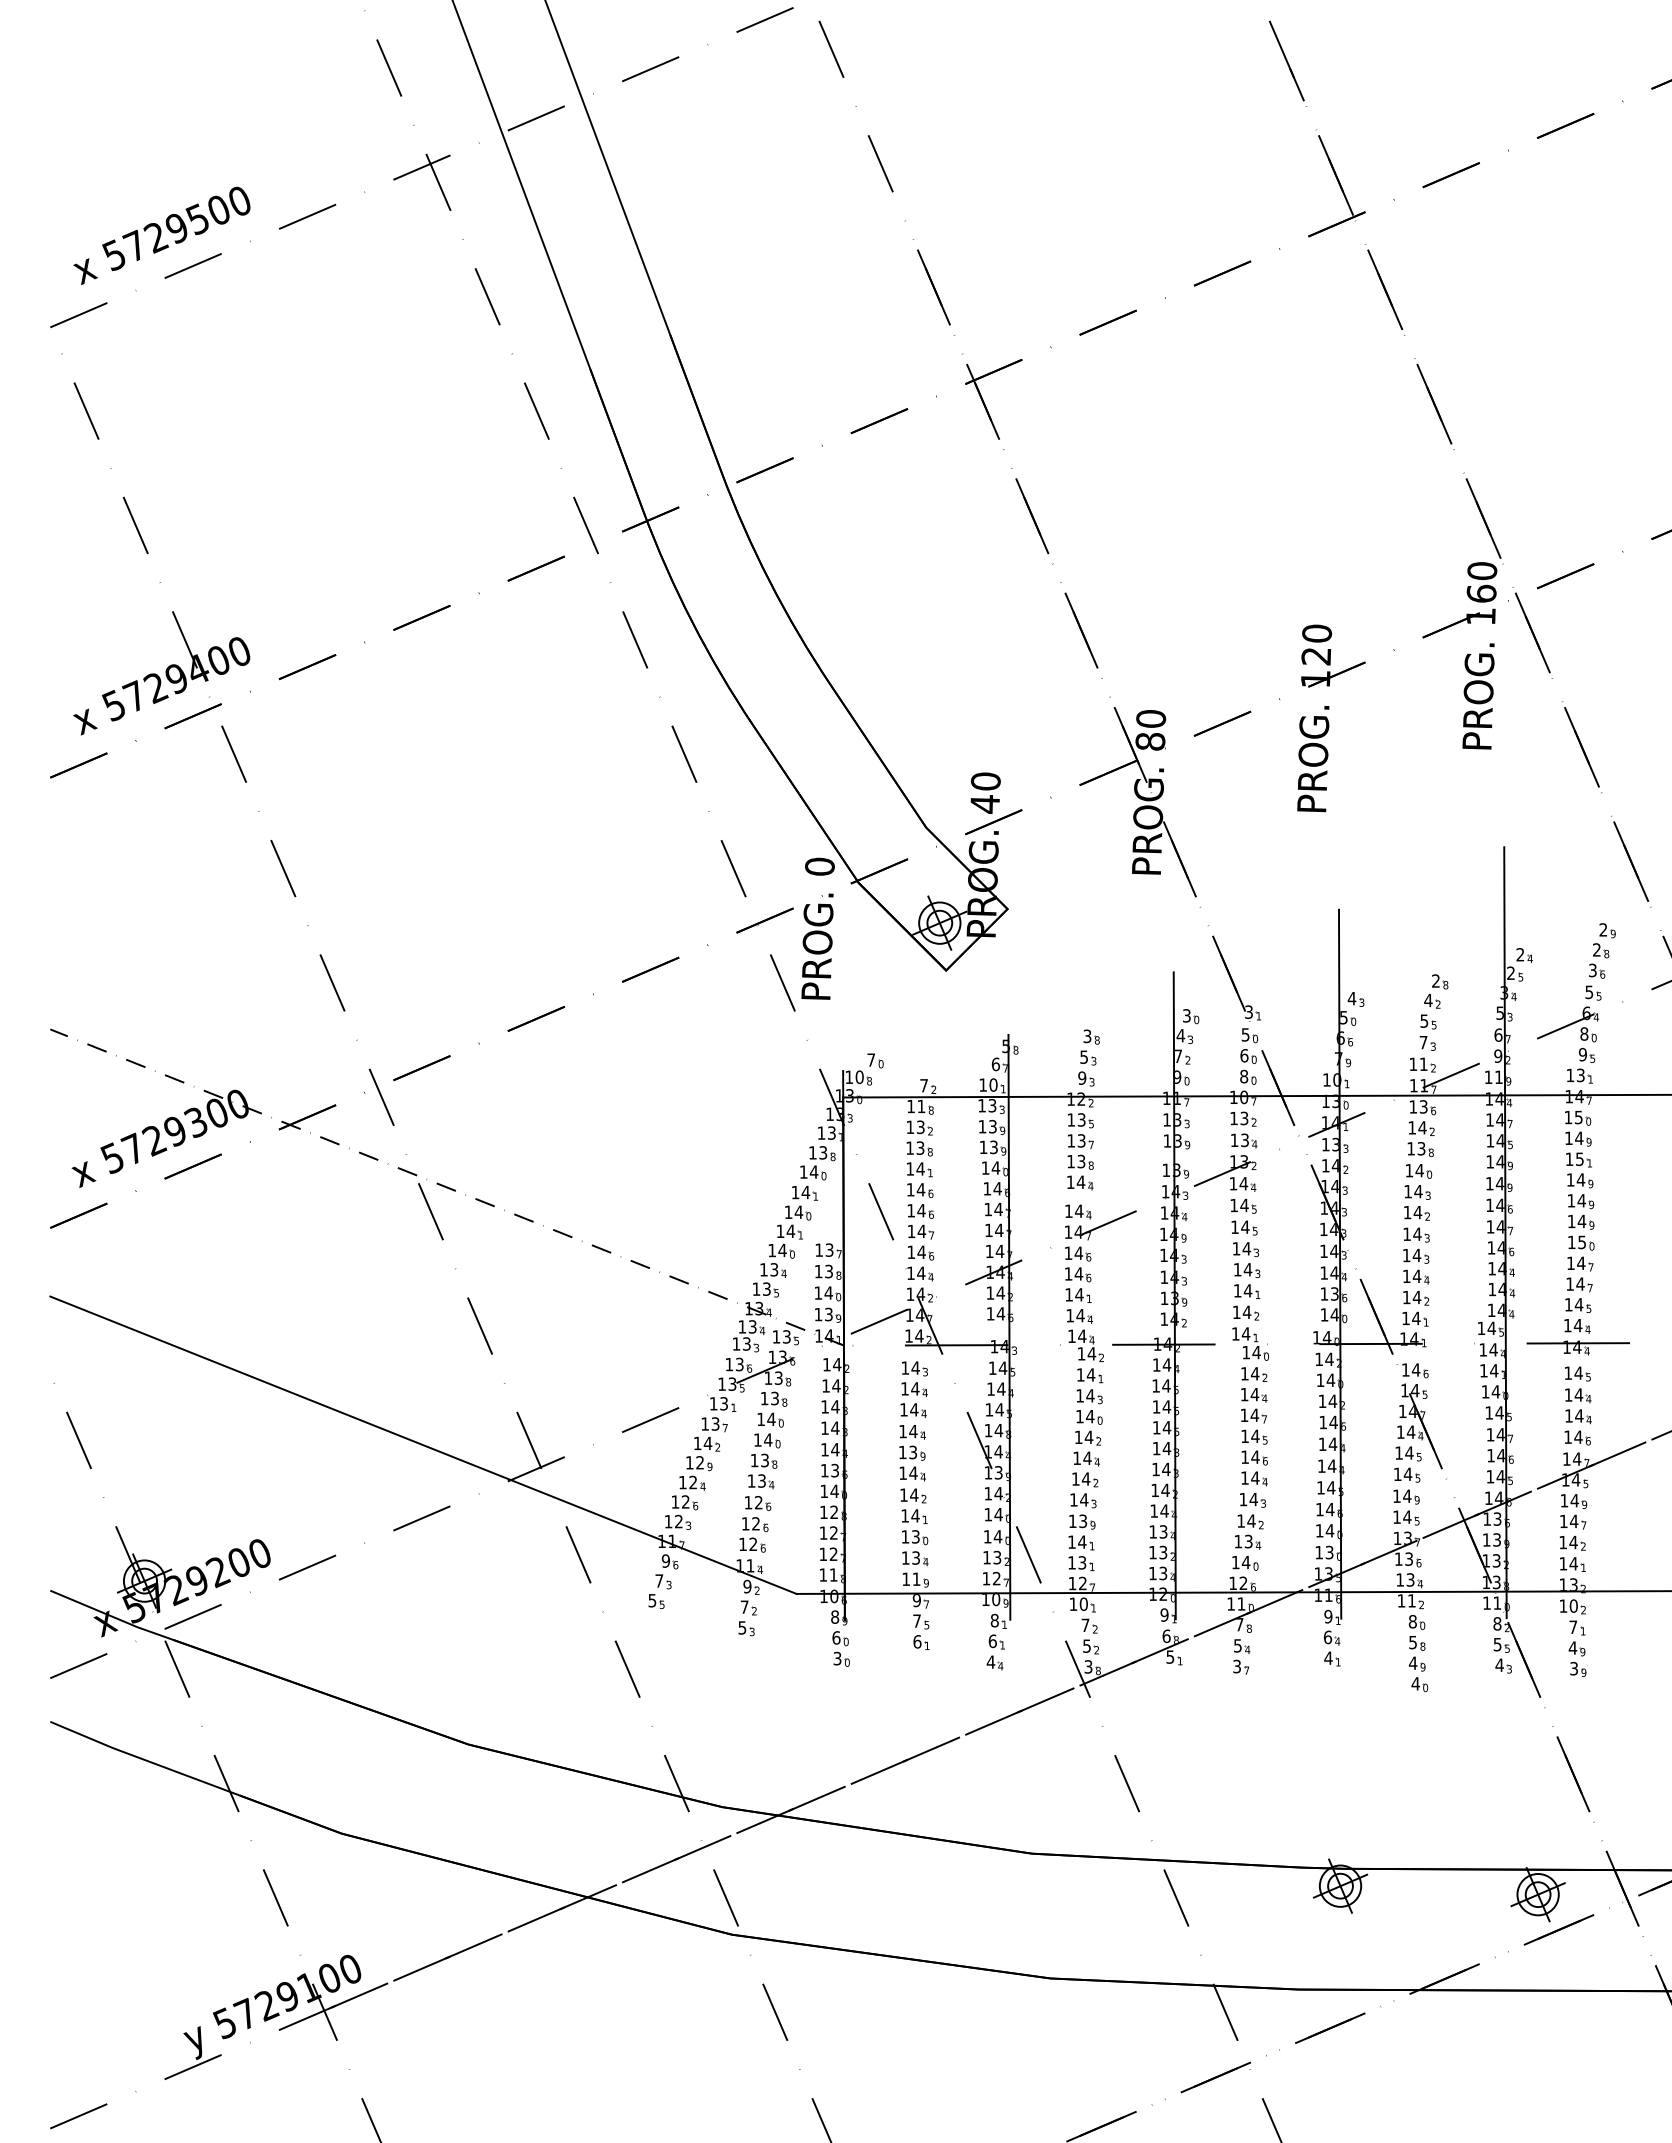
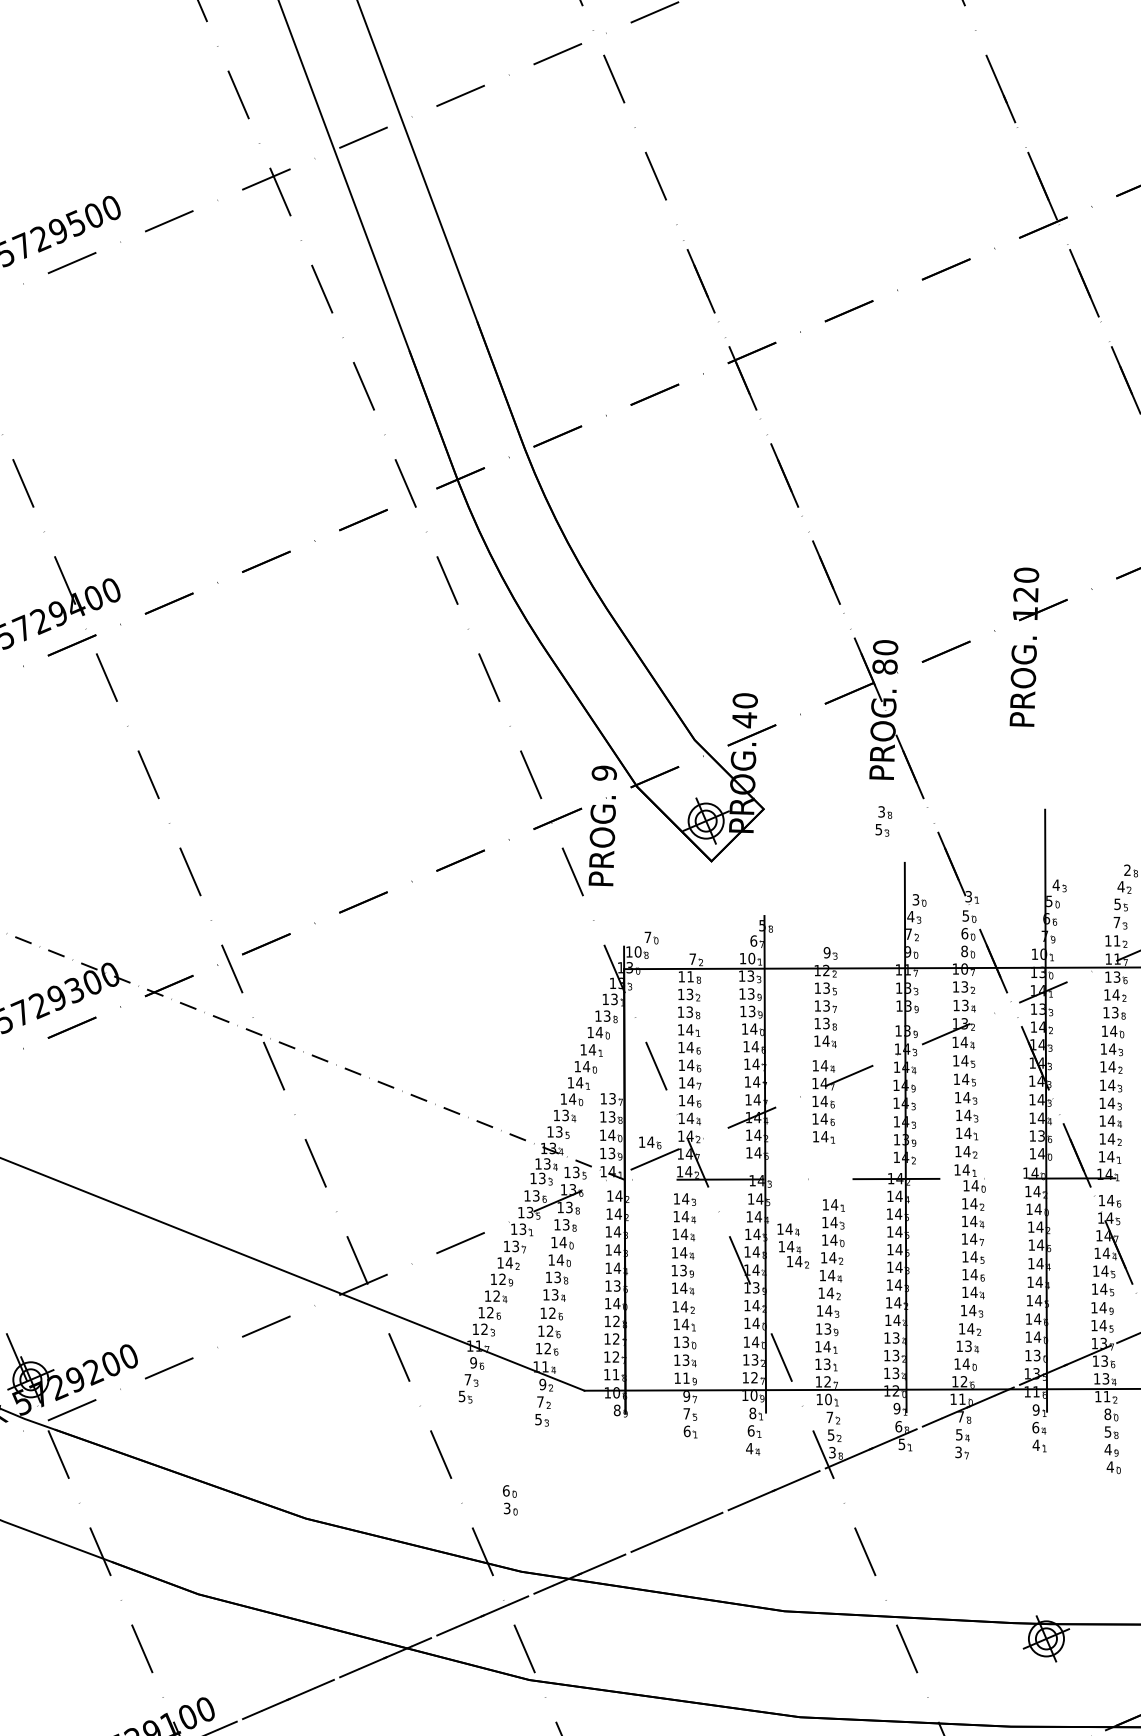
text: (819, 866) -> (604, 772), 0 -> 9
part: (1089, 1047) -> (883, 821), moved
part: (874, 1301) -> (650, 1142), added
part: (1084, 1335) -> (792, 1245), moved
part: (840, 1648) -> (509, 1499), moved

